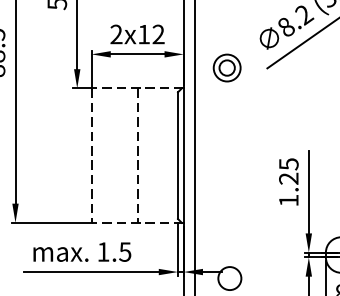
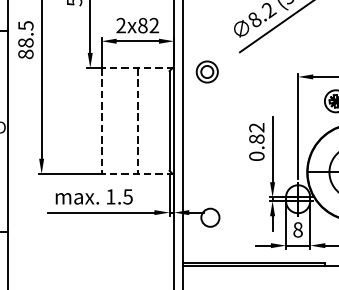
text: (143, 34) -> (142, 25), 2x12 -> 2x82
part: (226, 67) -> (206, 71), moved
text: (288, 181) -> (256, 141), 1.25 -> 0.82

